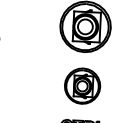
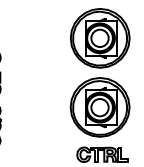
part: (82, 86) -> (99, 107), size x1.43

